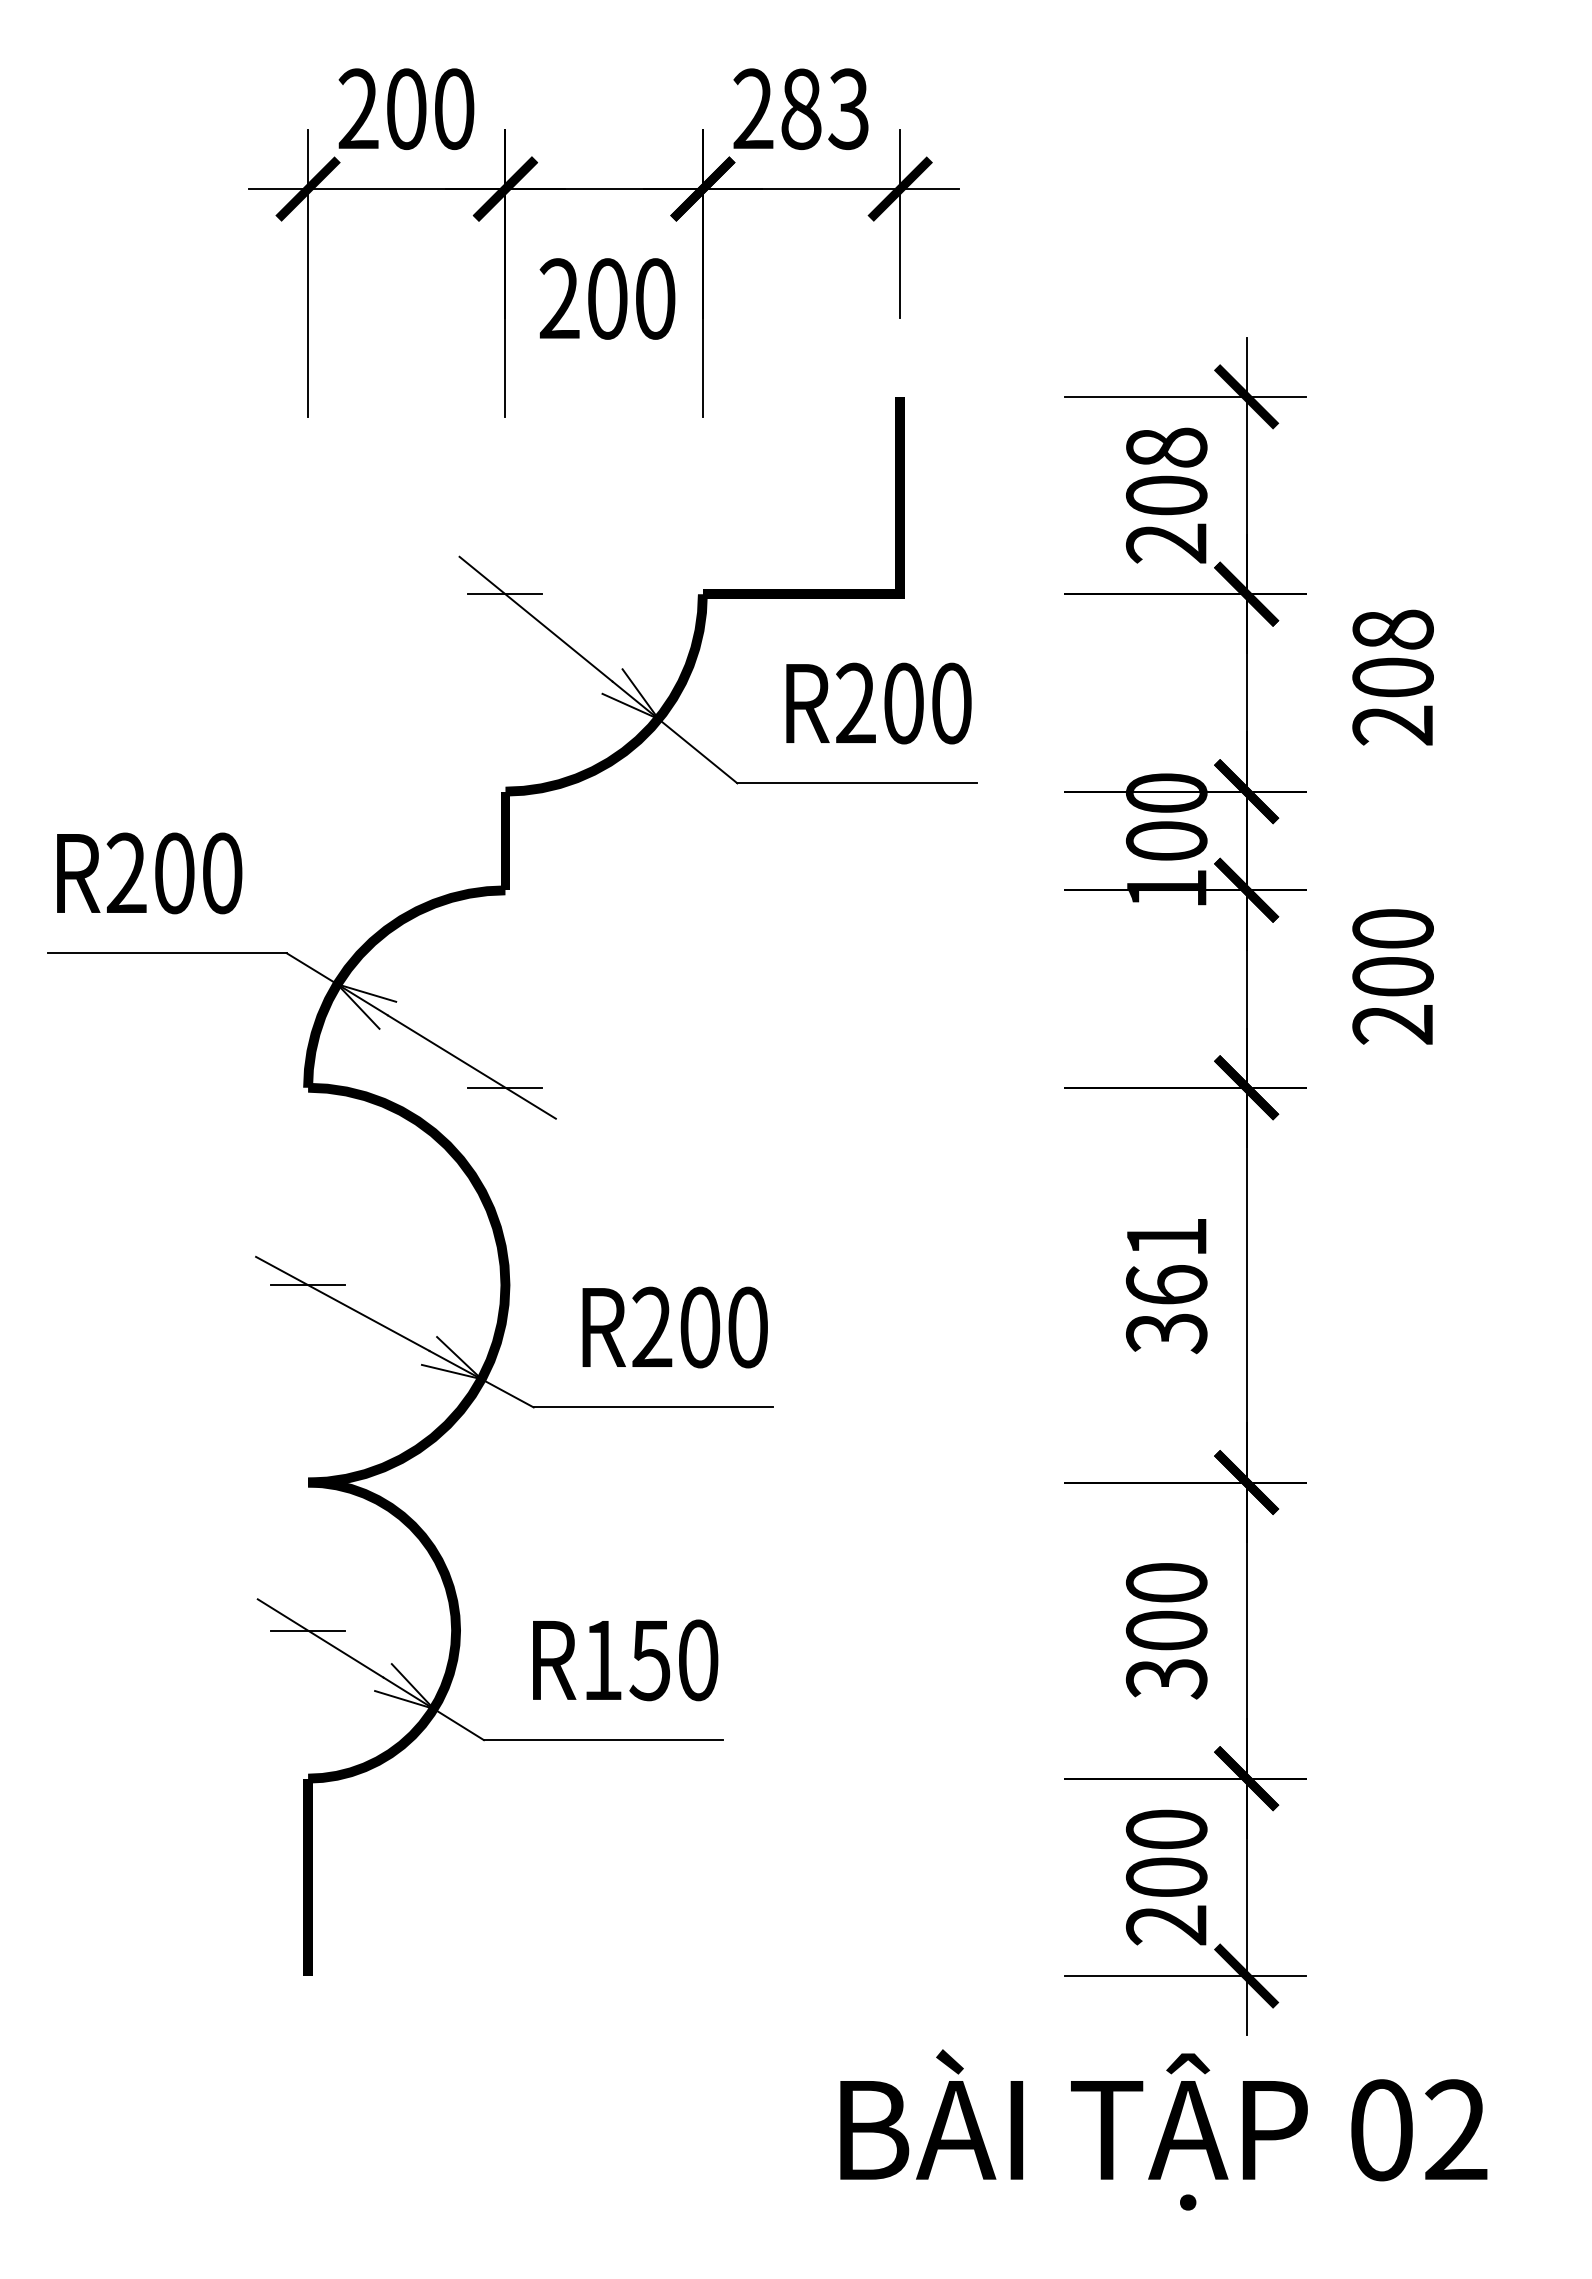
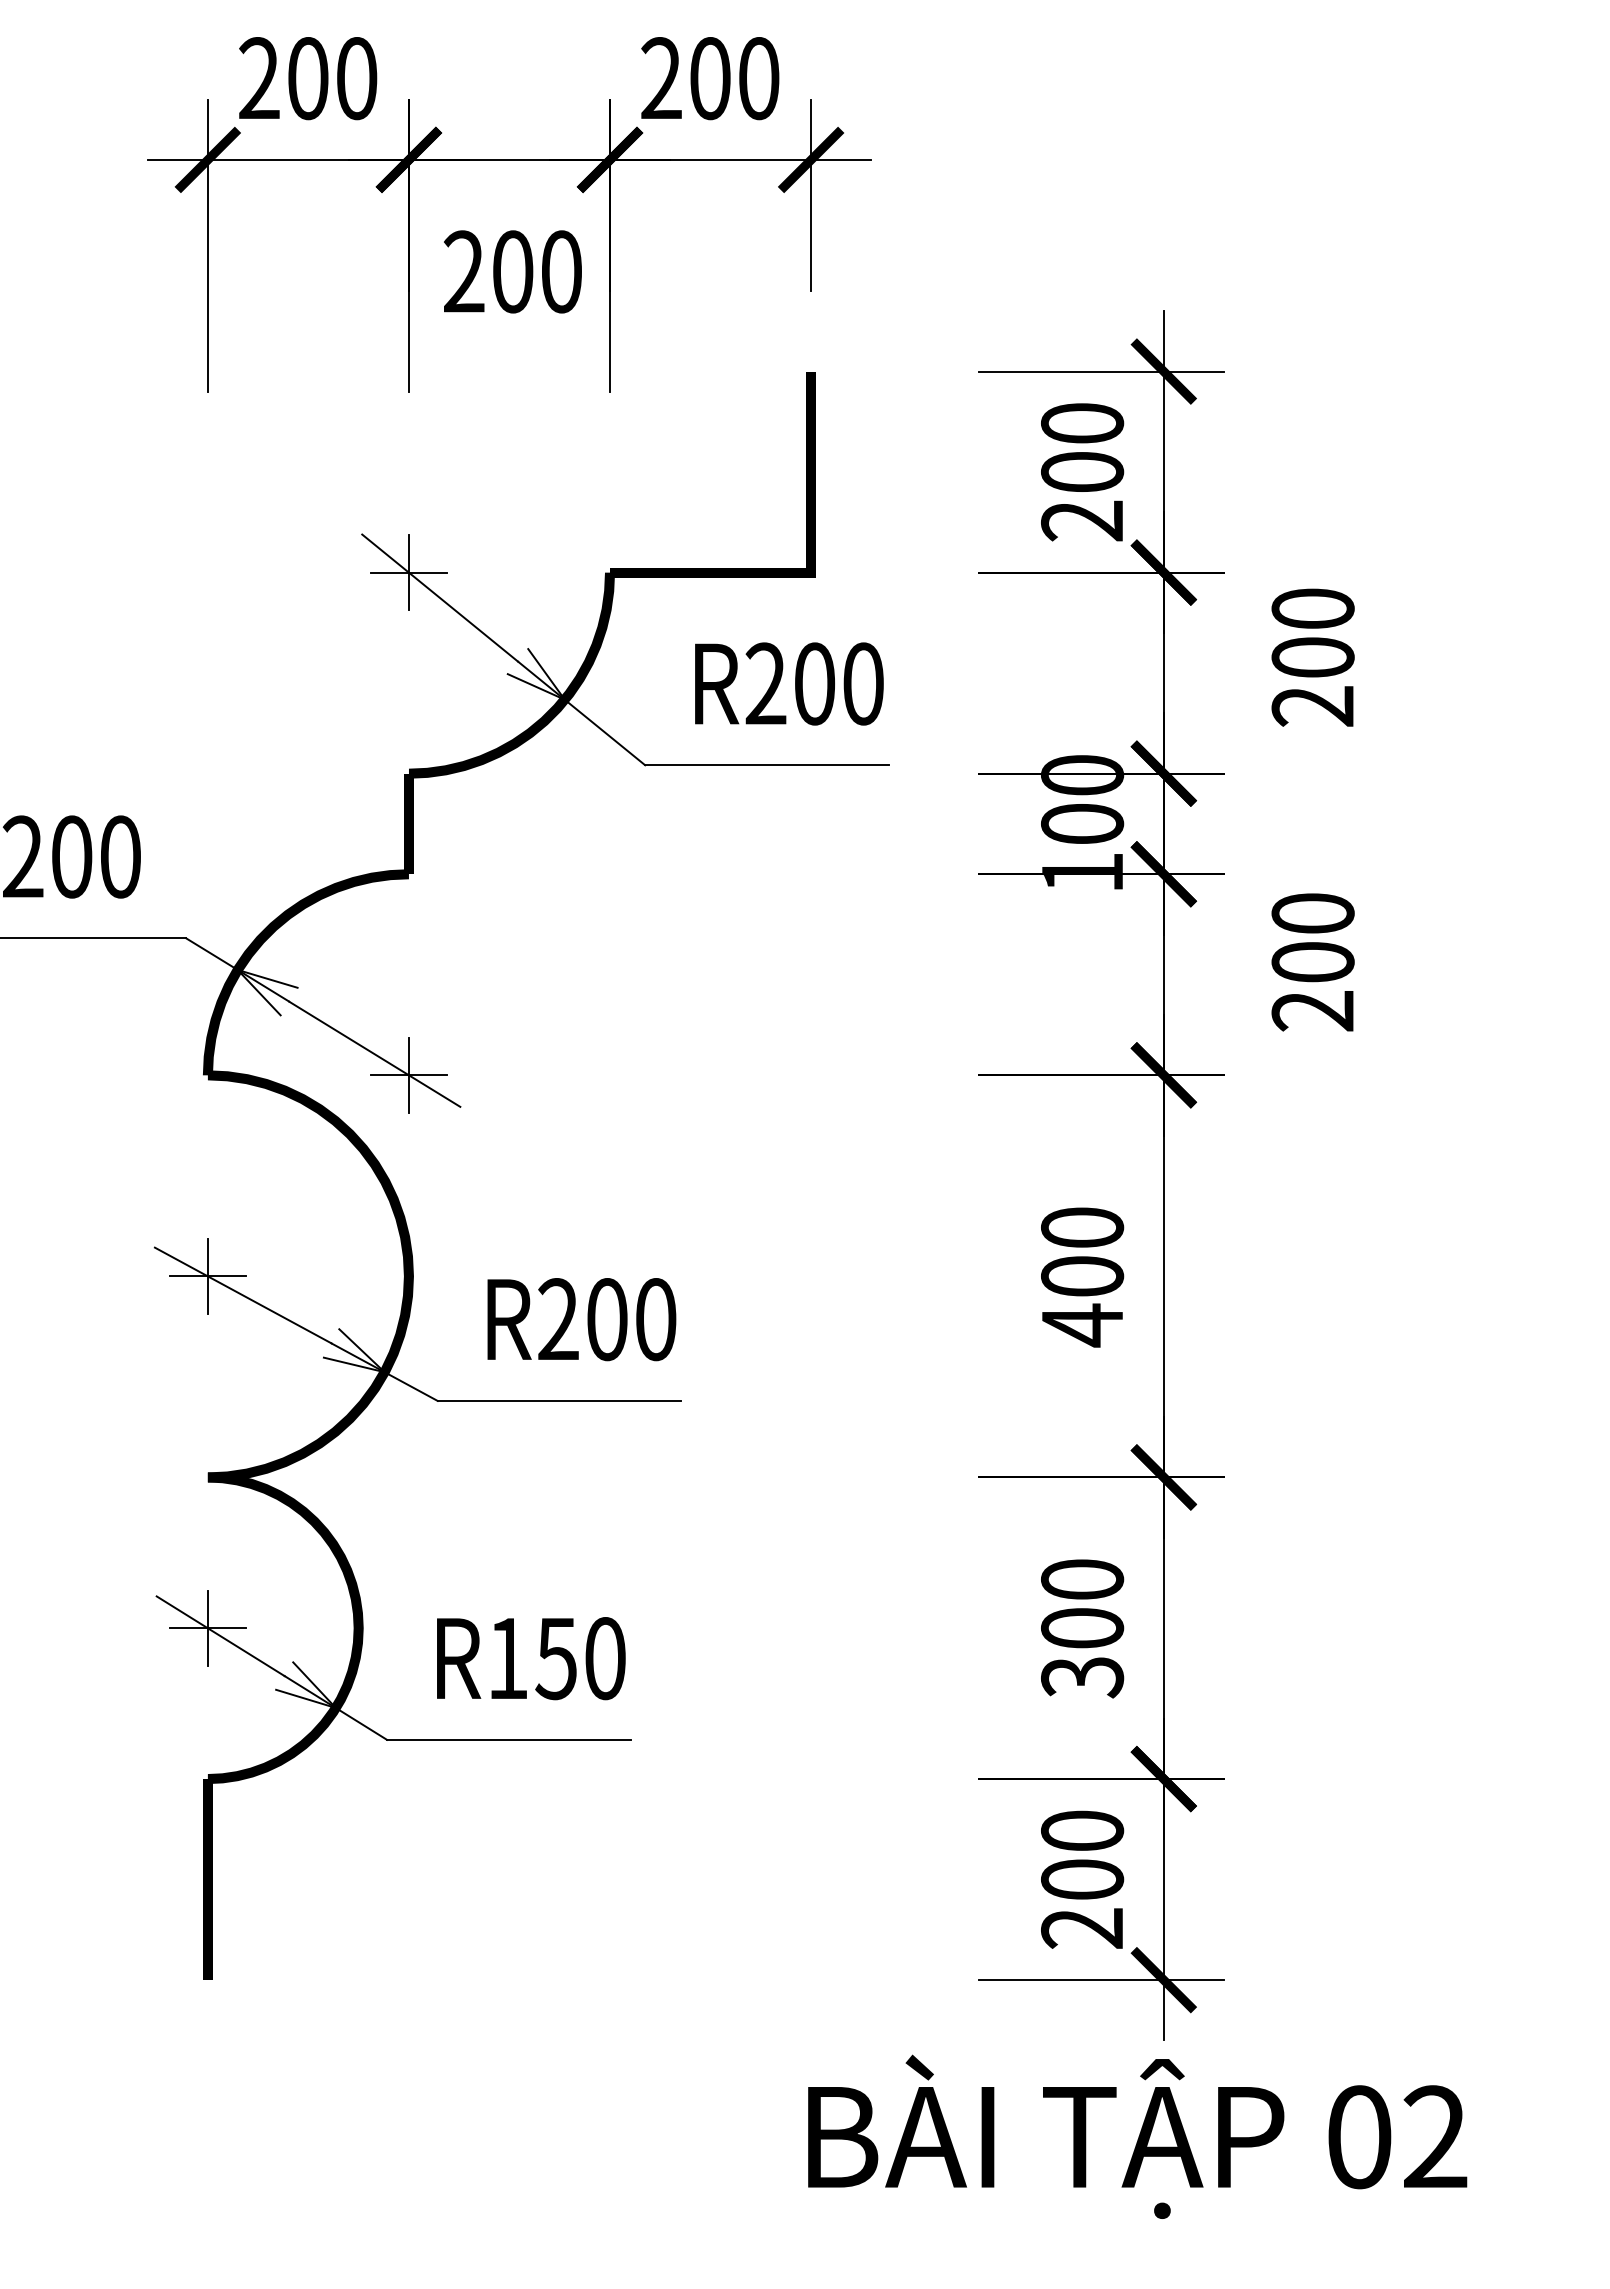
text: (824, 108) -> (733, 77), 283 -> 200
text: (1166, 447) -> (1082, 423), 208 -> 200
line: (505, 594) -> (408, 572), added
text: (1392, 629) -> (1312, 608), 208 -> 200
line: (505, 1087) -> (408, 1075), added
line: (308, 1285) -> (208, 1276), added
text: (1166, 1286) -> (1082, 1277), 361 -> 400
line: (308, 1630) -> (208, 1628), added
text: (1163, 2129) -> (1137, 2136), moved

